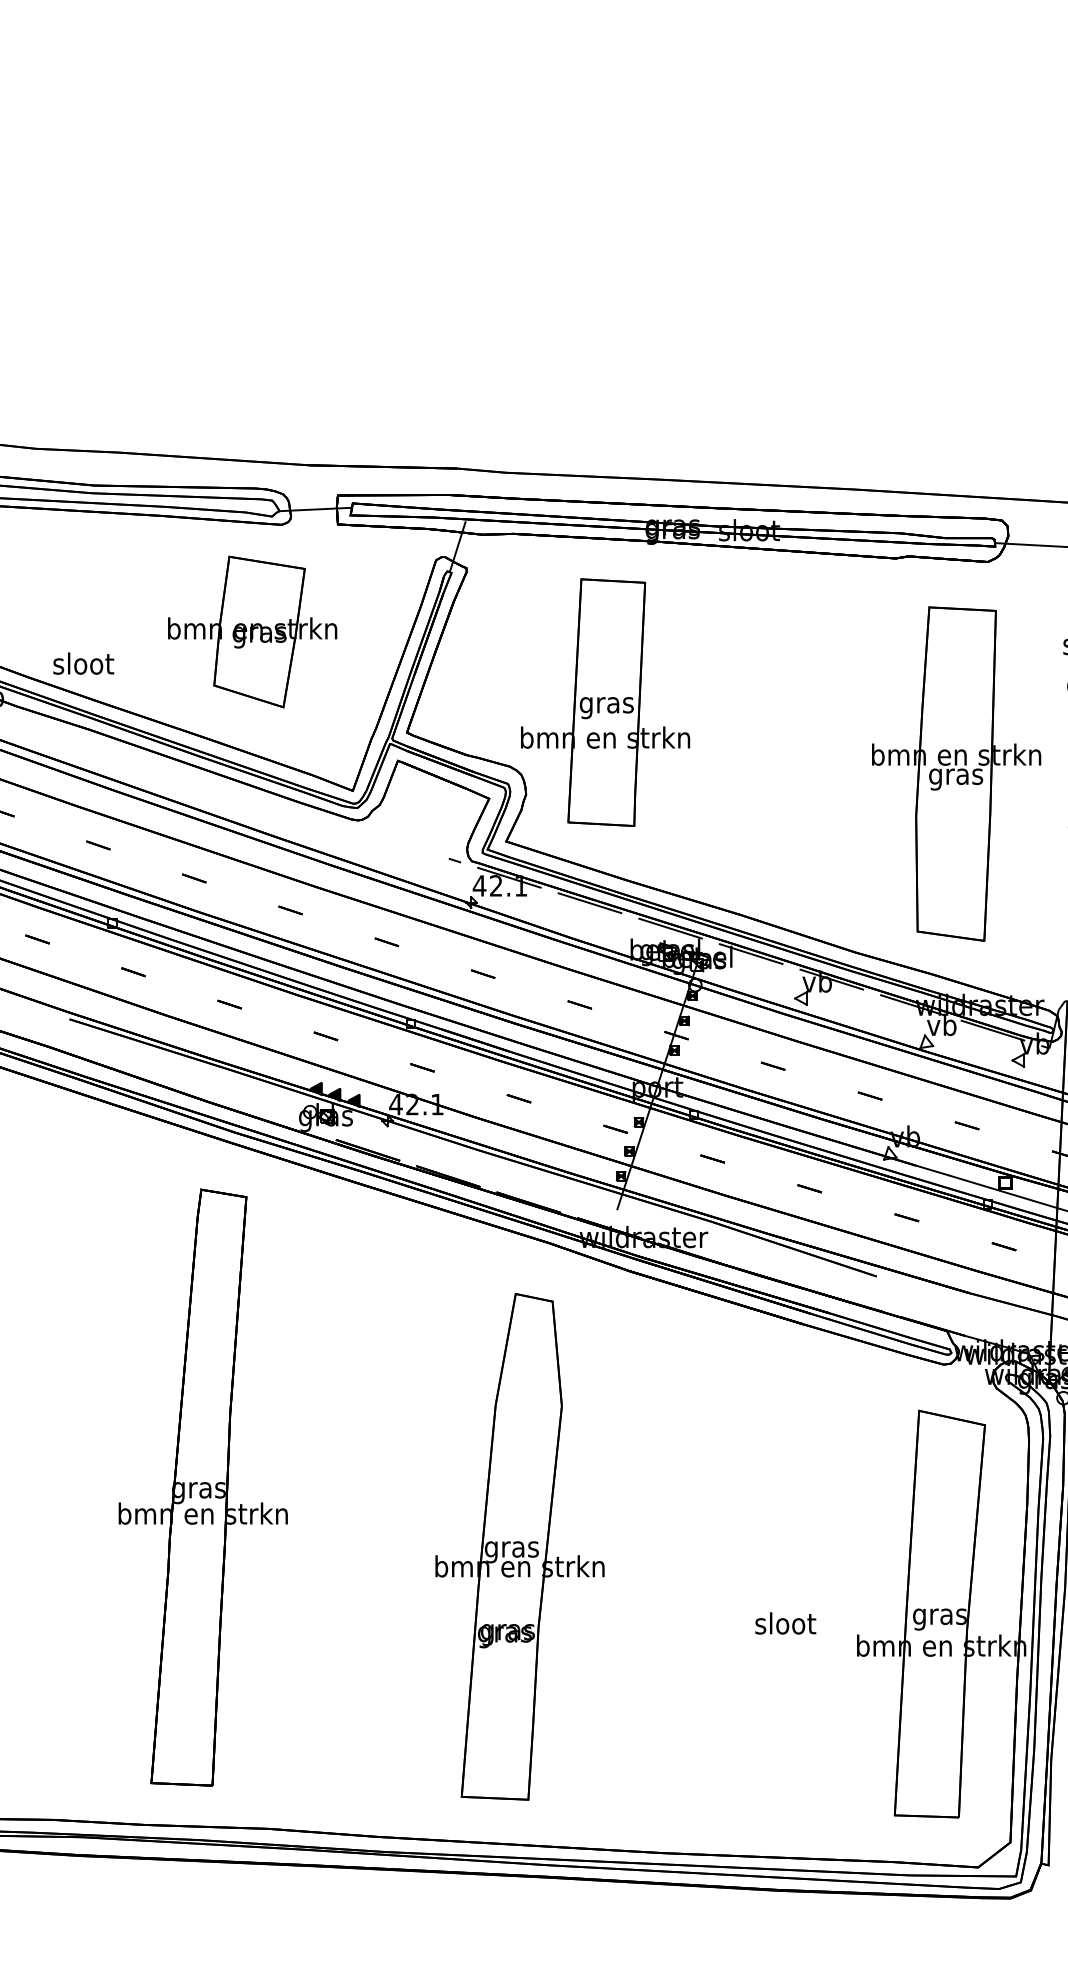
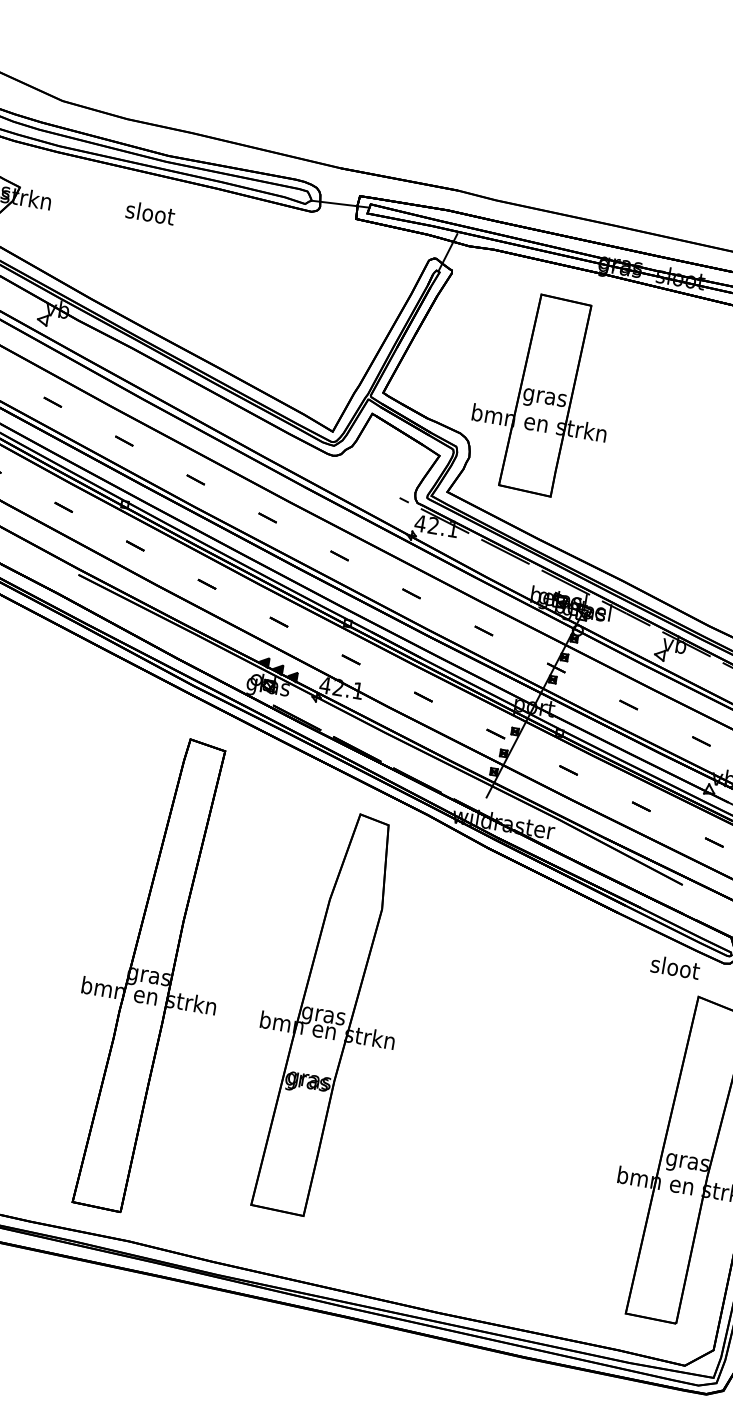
part: (252, 631) -> (274, 292), removed
text: (83, 663) -> (150, 213), moved
part: (202, 1487) -> (152, 975), moved
part: (519, 1546) -> (330, 1014), moved
text: (785, 1623) -> (675, 967), moved

